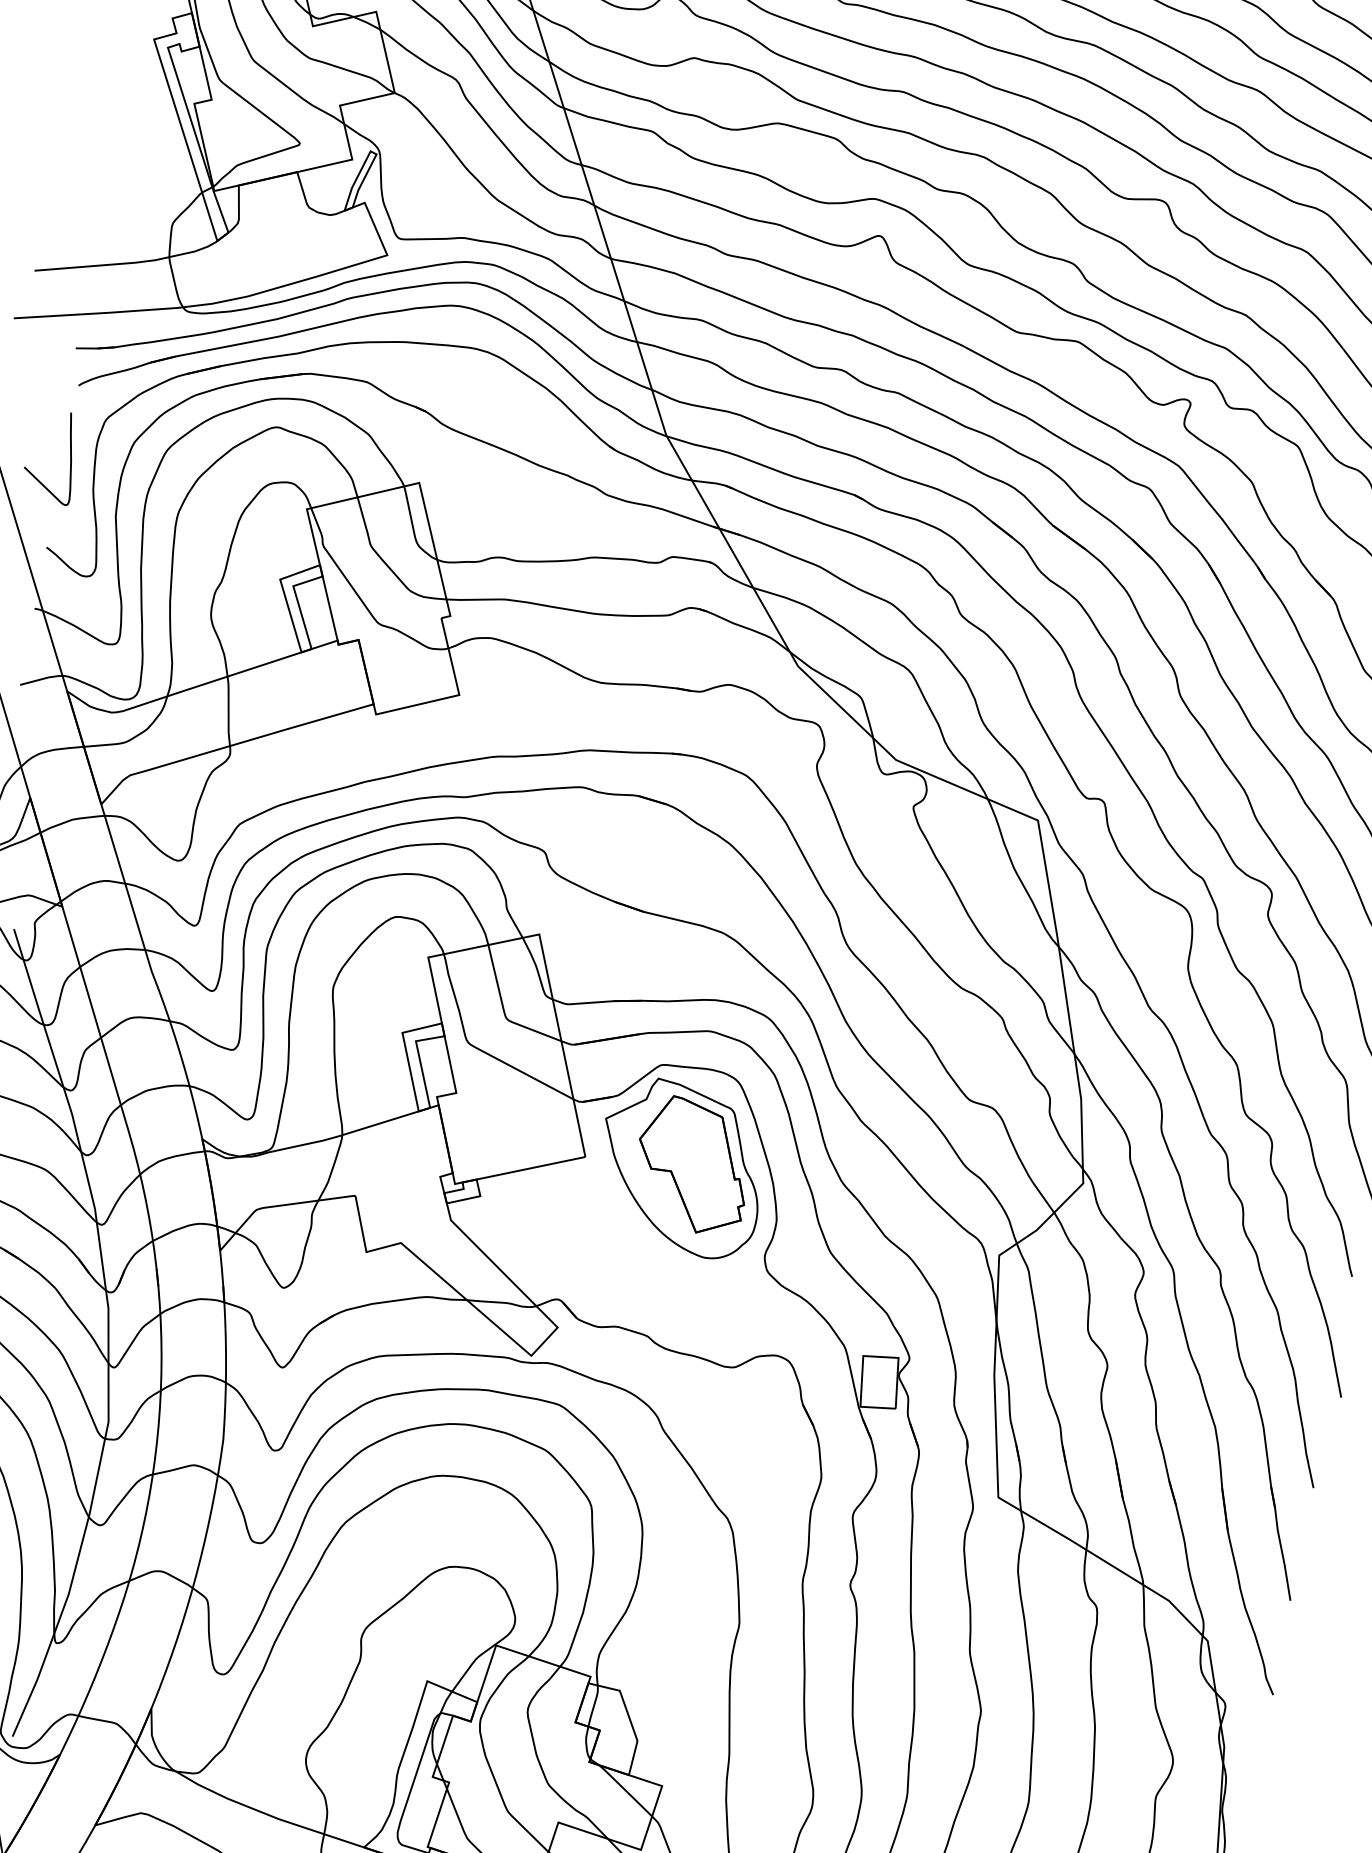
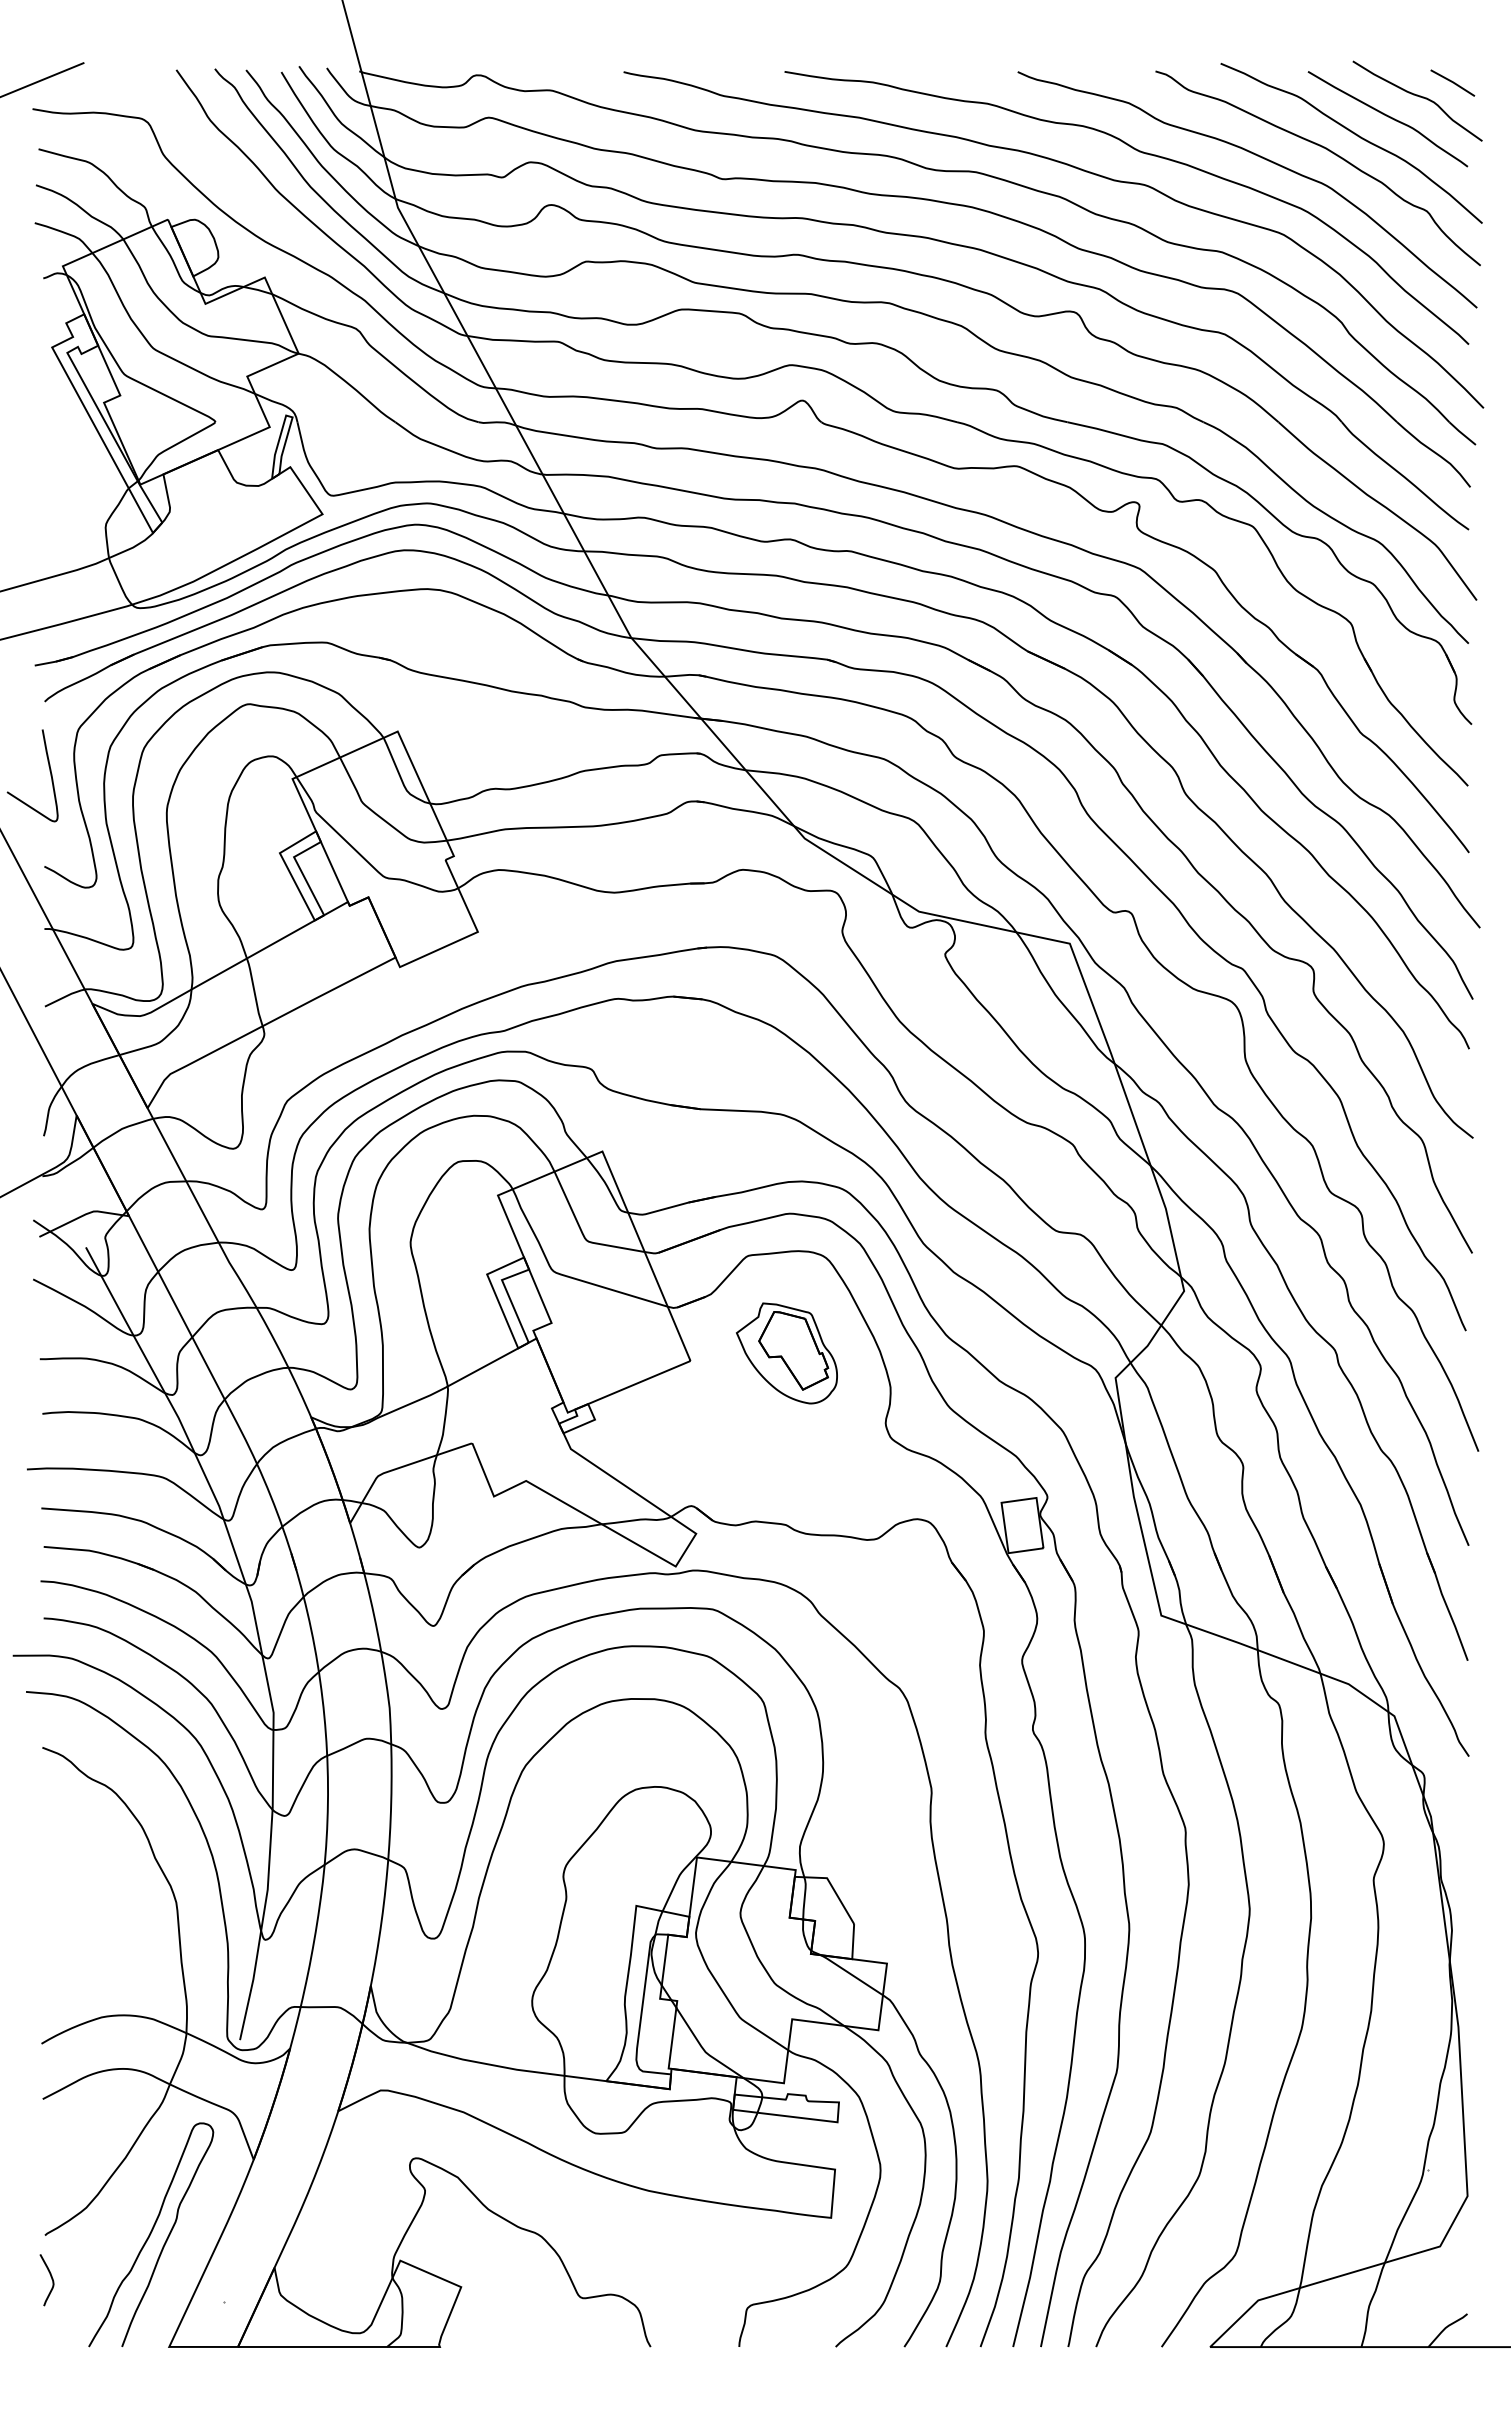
part: (681, 1168) -> (786, 1353), size x0.6

